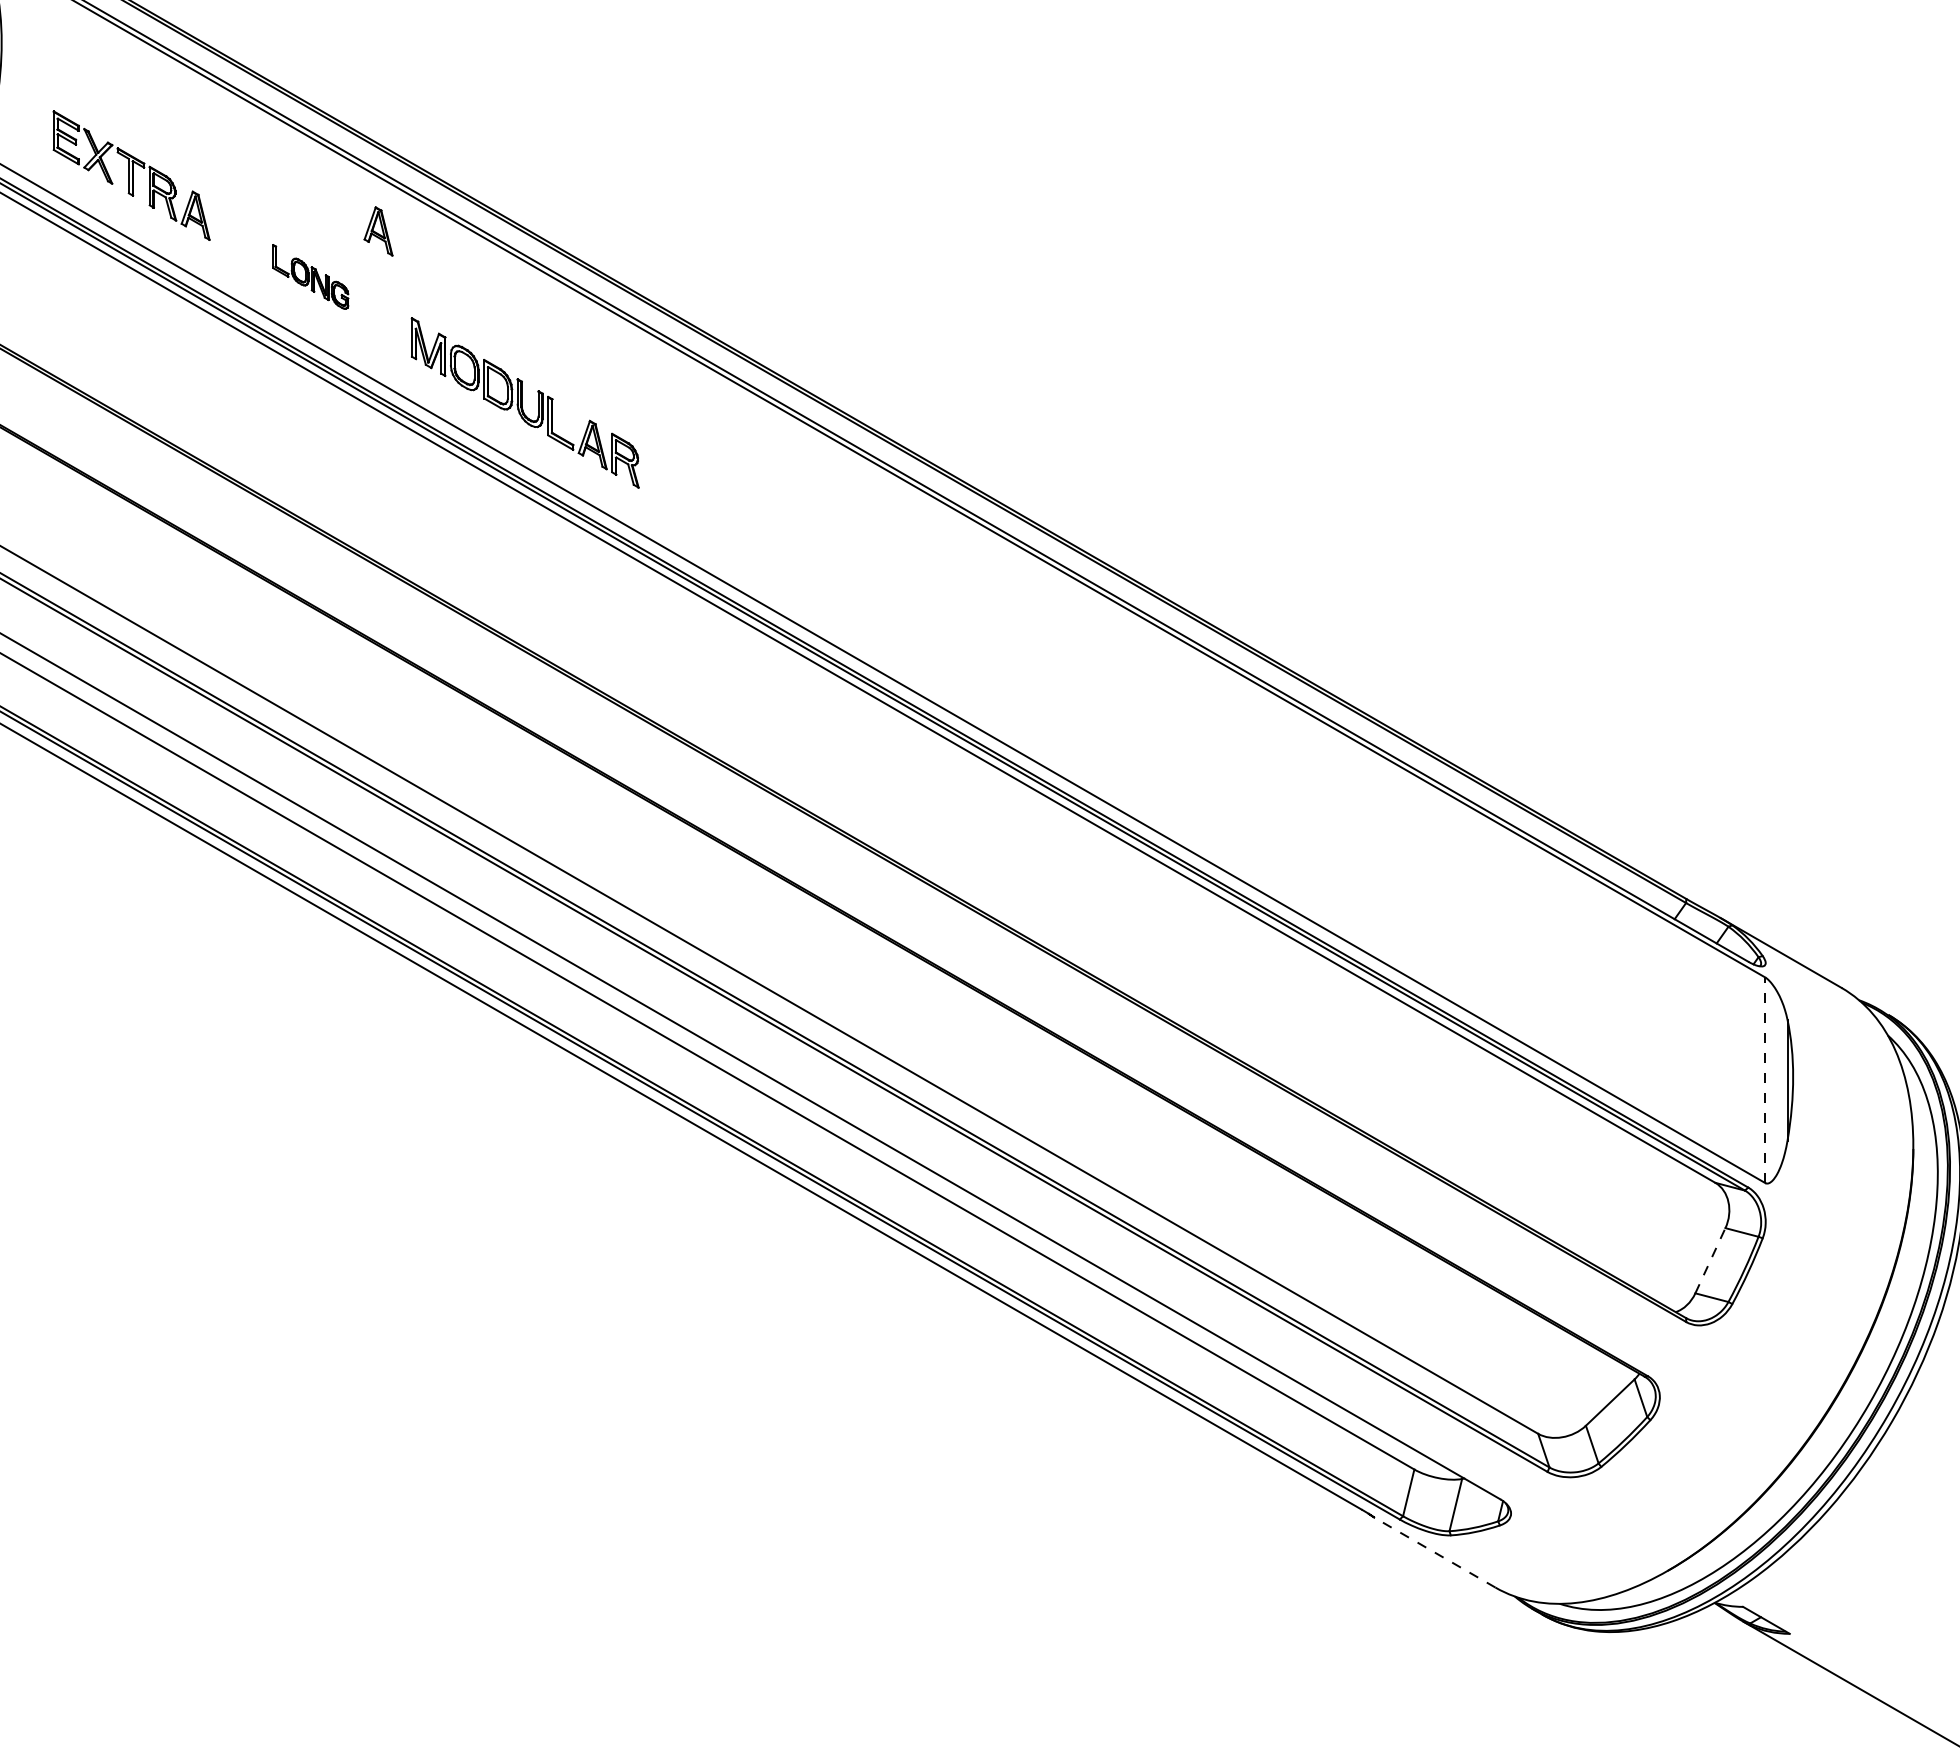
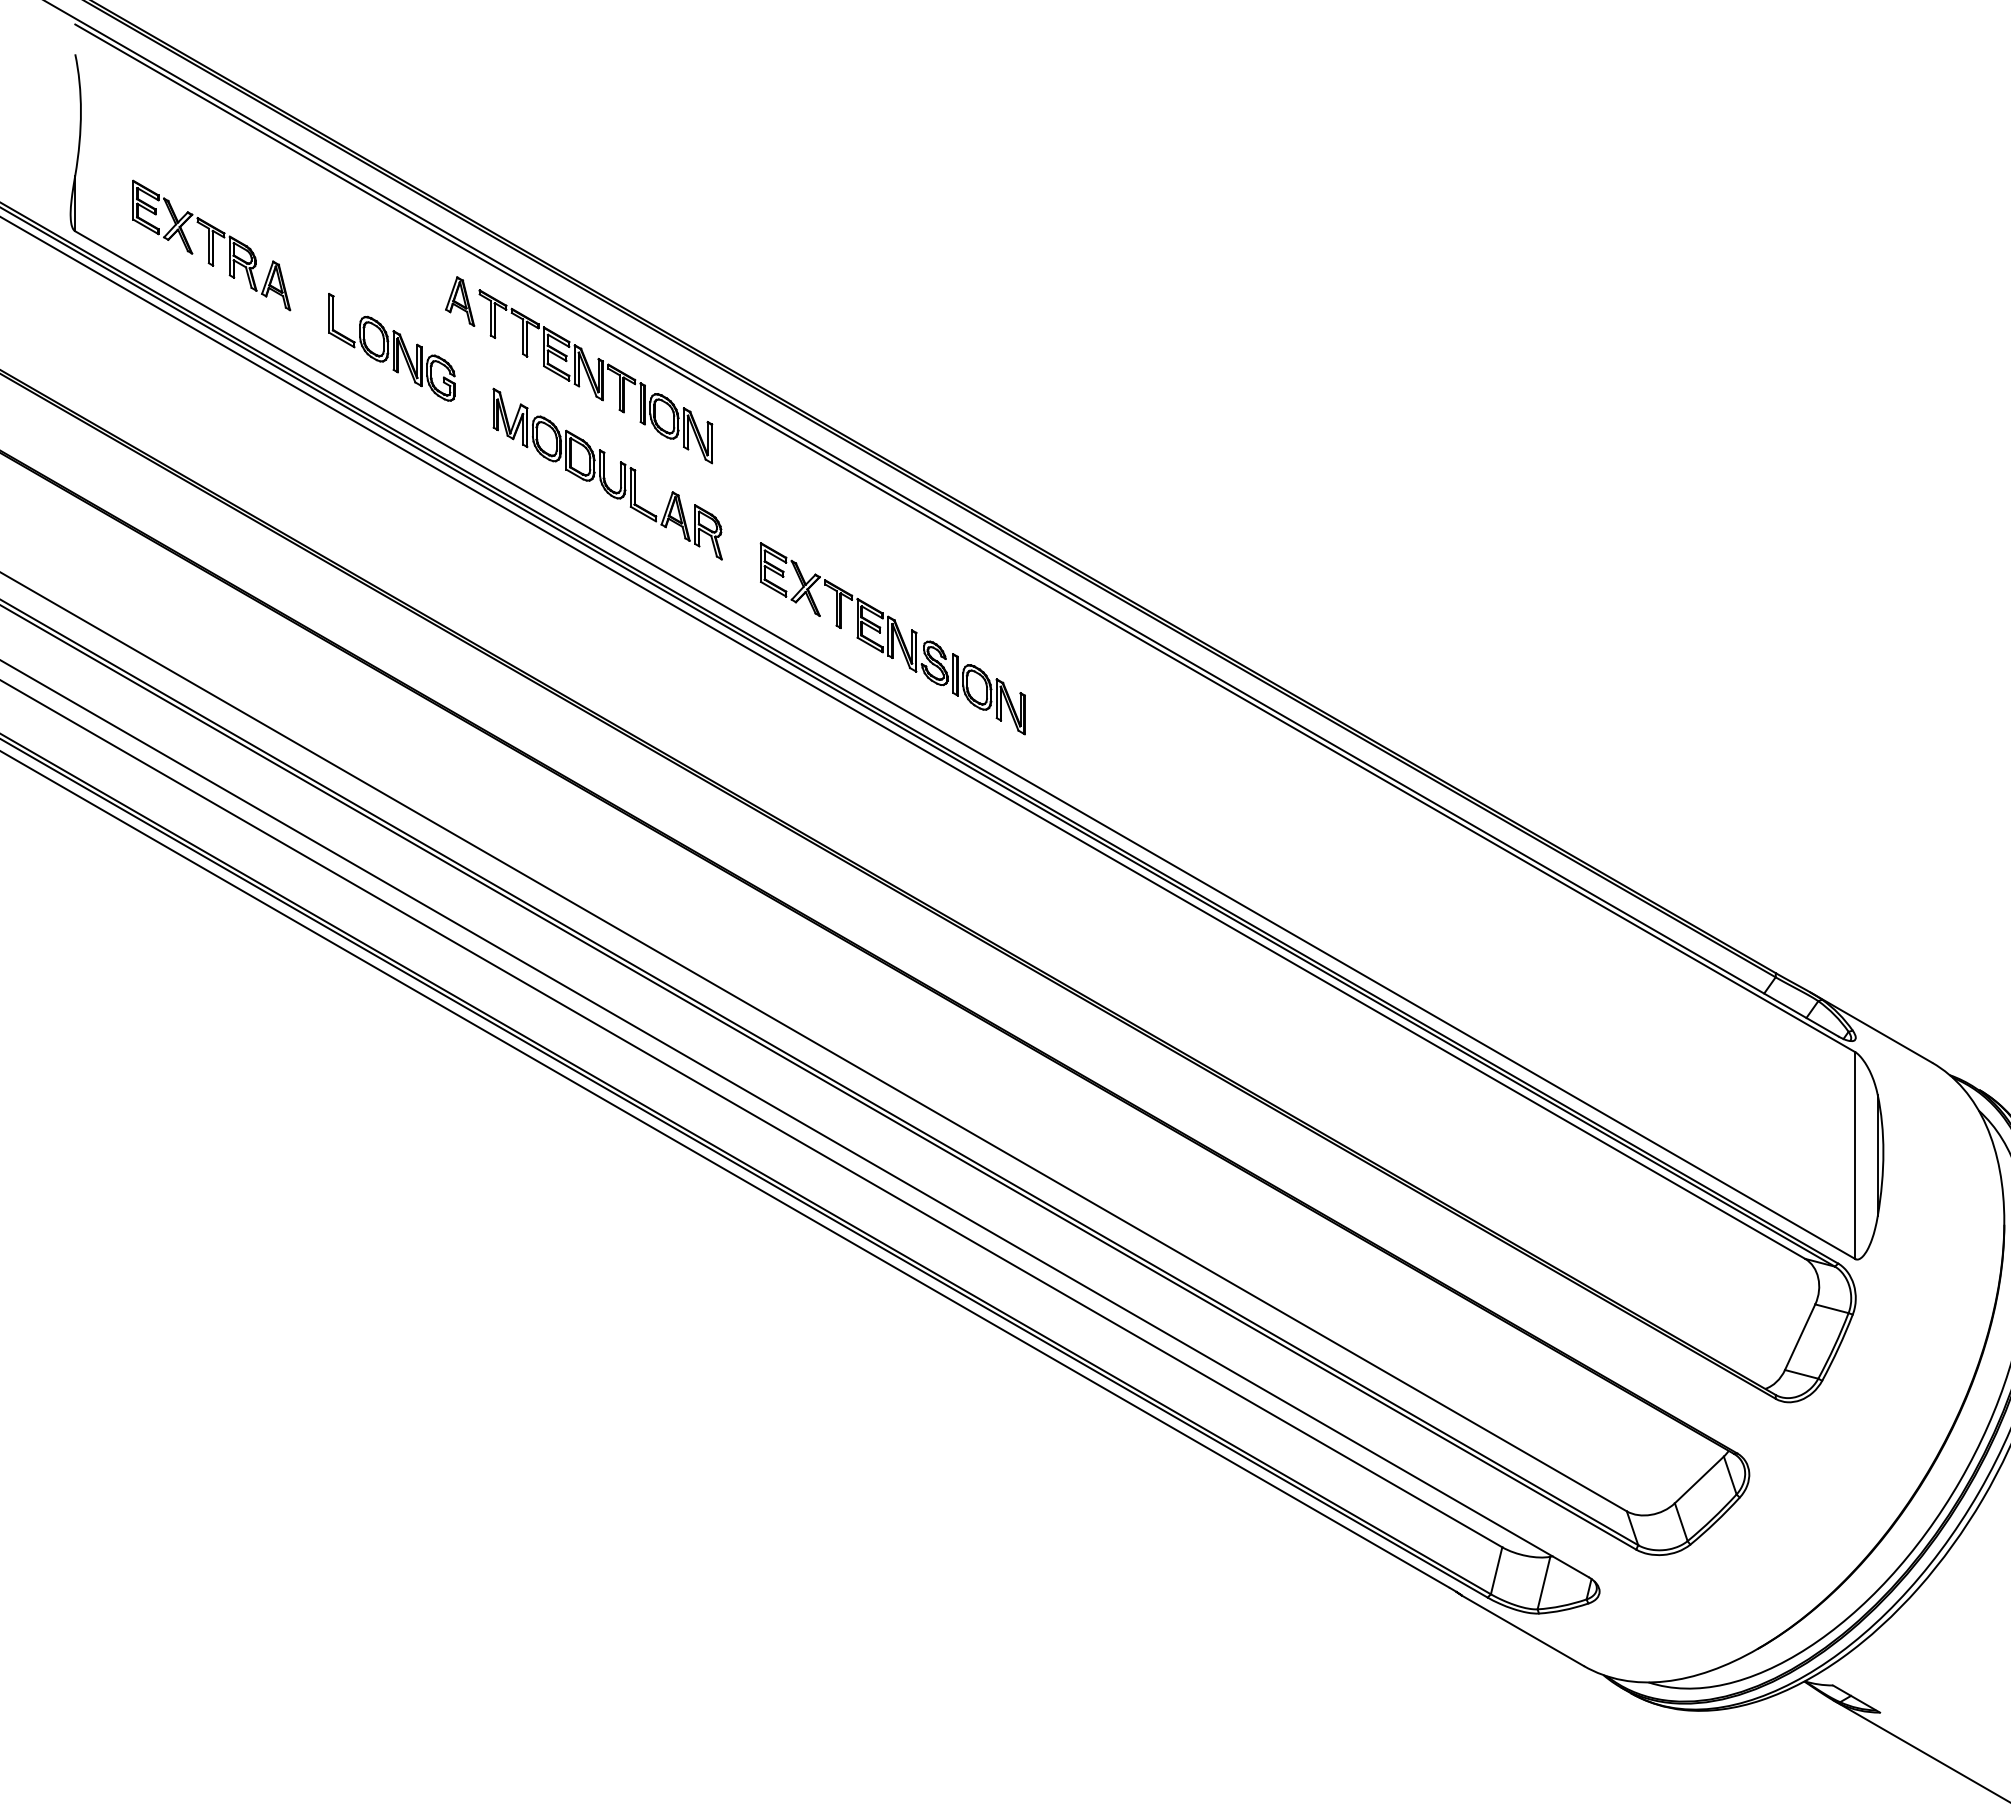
part: (310, 277) -> (391, 347), size x1.67
part: (513, 305) -> (595, 376), added
part: (808, 566) -> (892, 638), added
line: (1765, 1080) -> (1855, 1155), dashed -> solid
line: (1710, 1260) -> (1800, 1336), dashed -> solid
line: (1434, 1552) -> (1522, 1630), dashed -> solid

